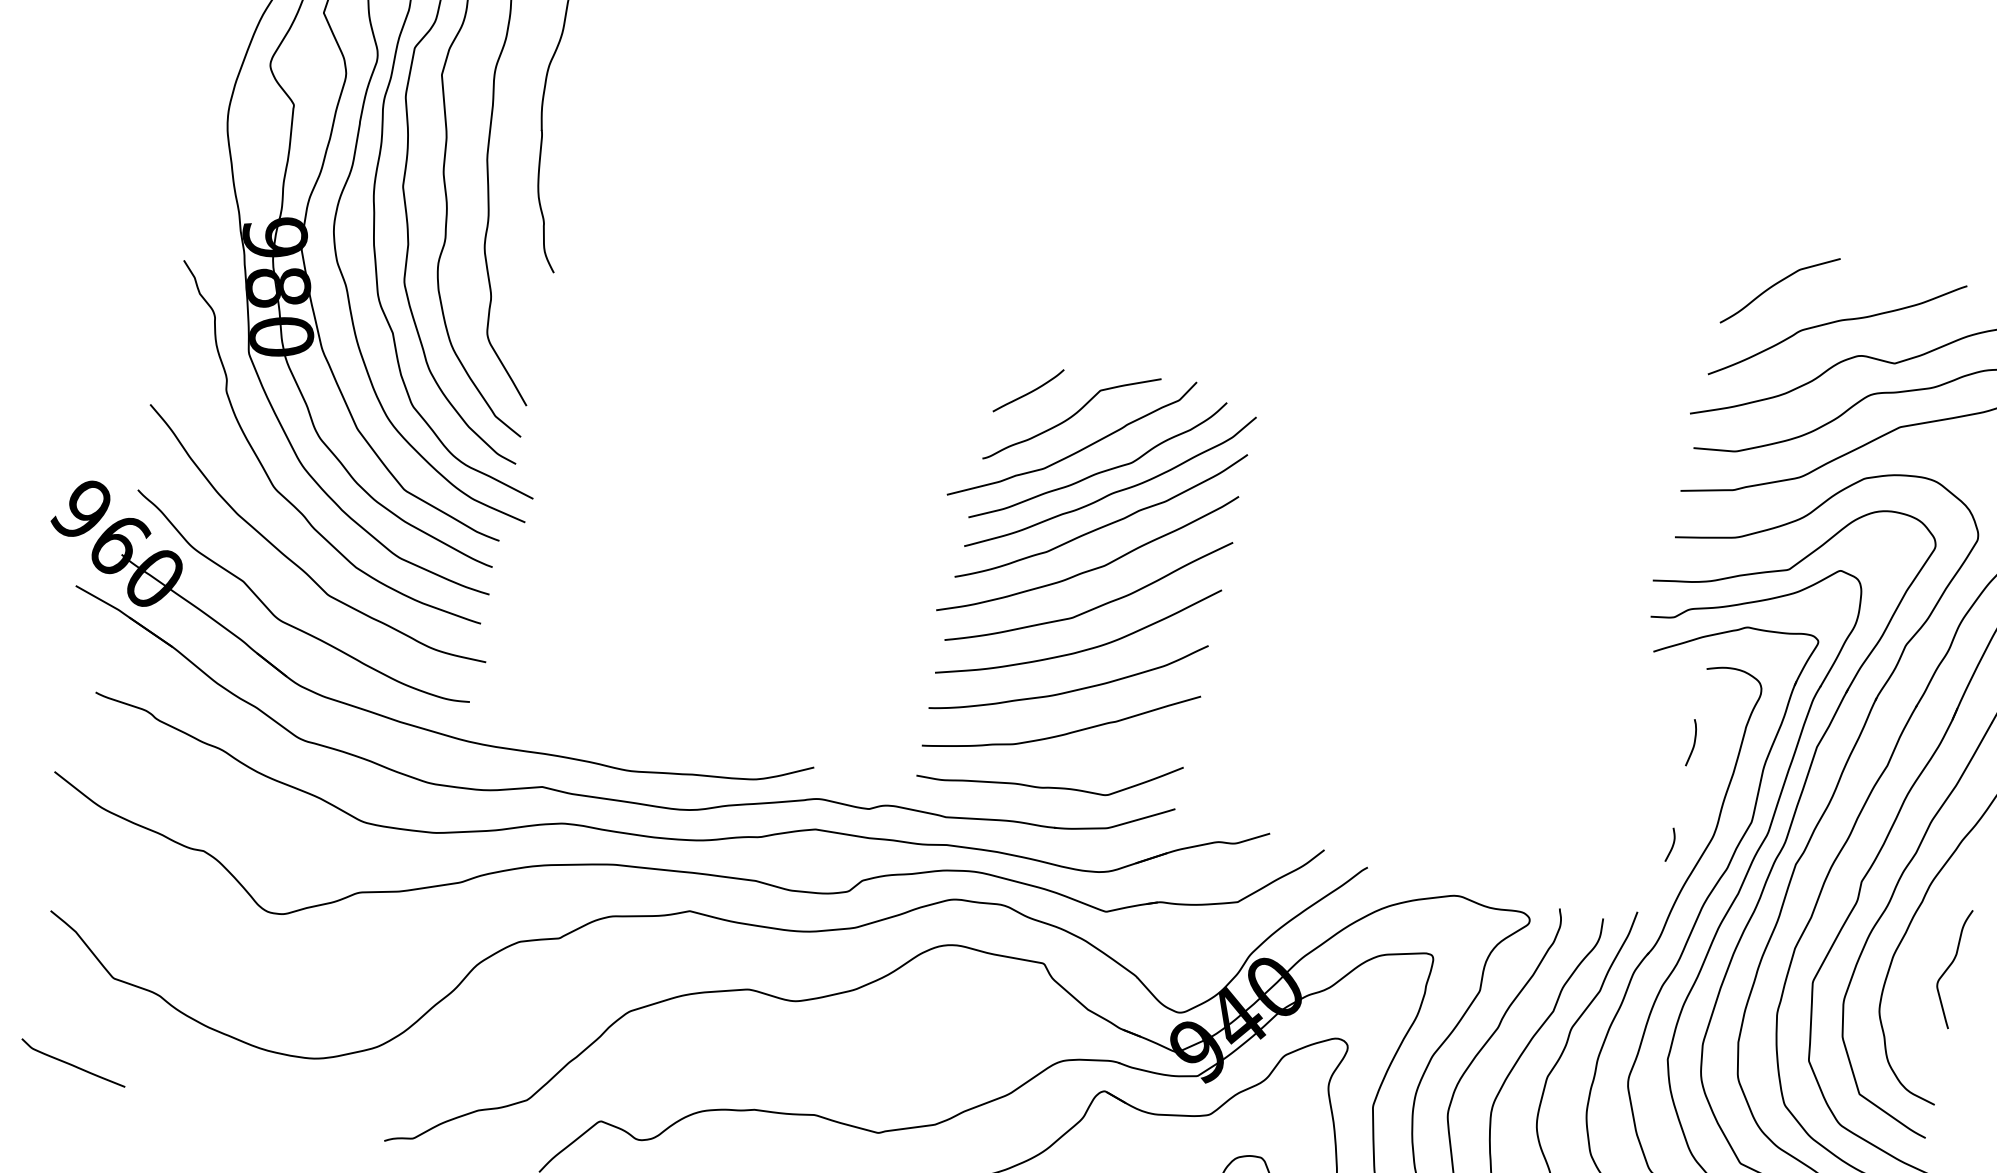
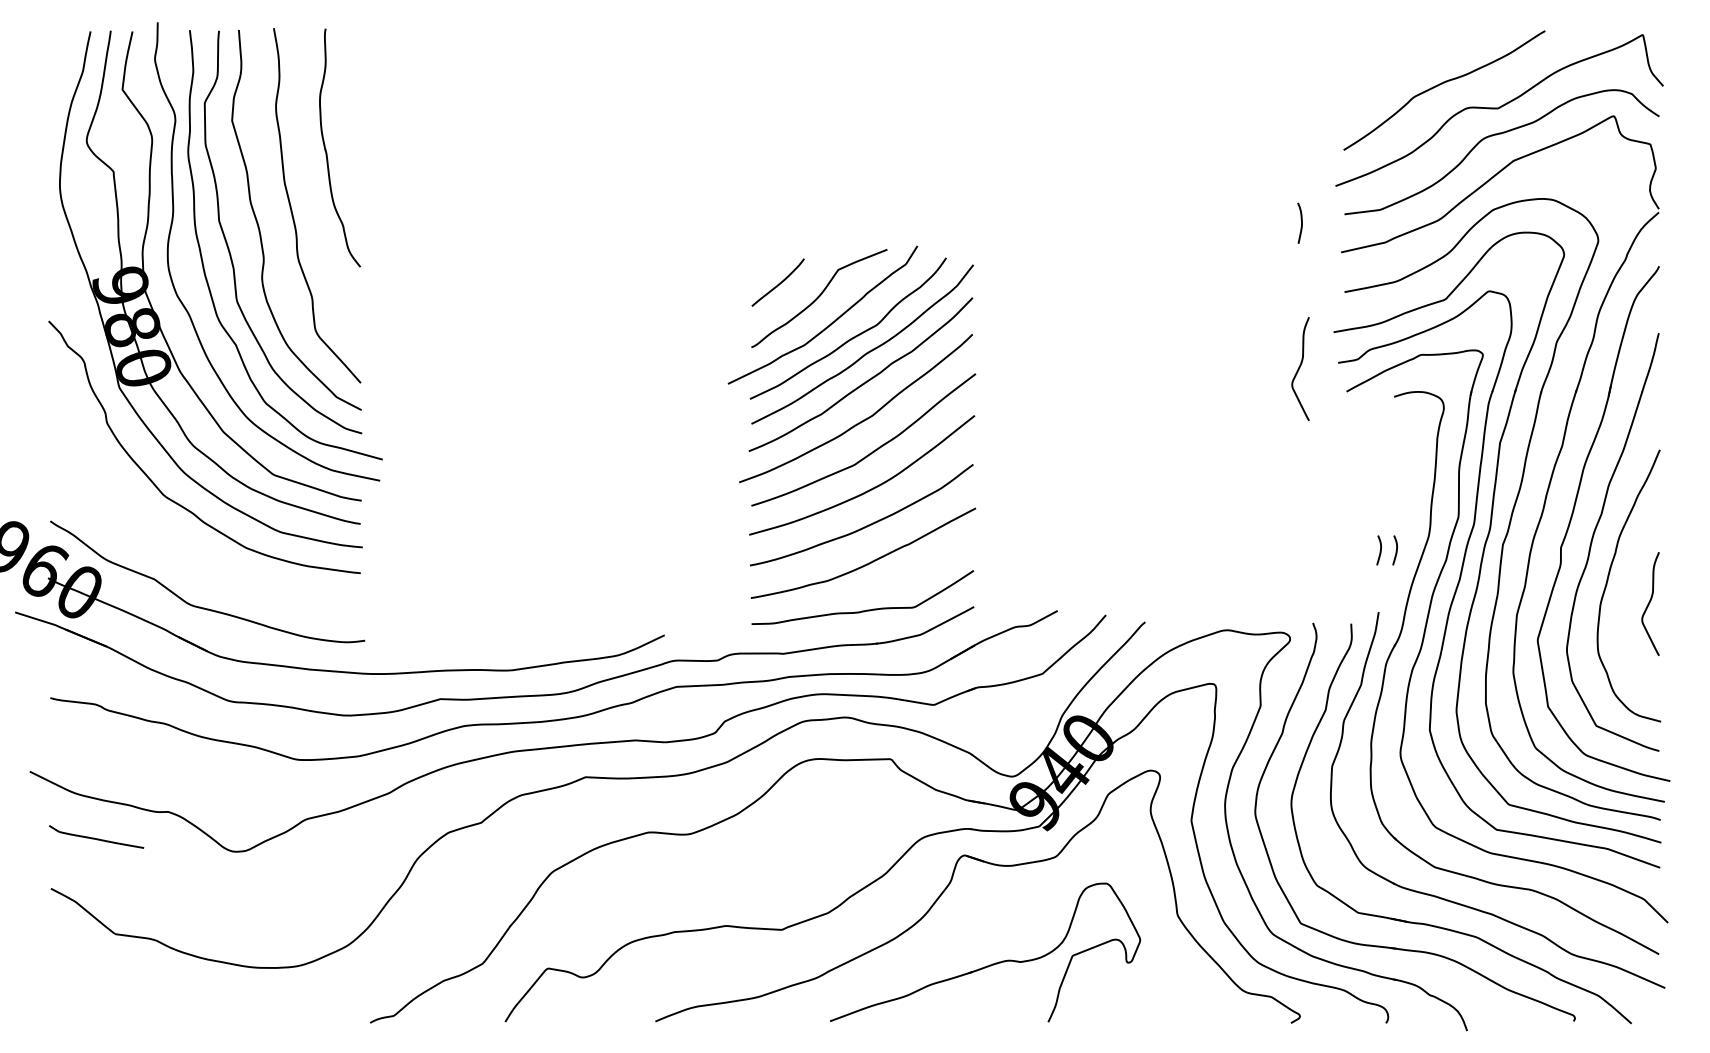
curve: (1776, 285) -> (1385, 63), removed
curve: (295, 562) -> (194, 554), removed
curve: (1606, 612) -> (1300, 367), added
curve: (1694, 742) -> (1301, 222), moved
curve: (1652, 842) -> (1379, 551), added
curve: (73, 1064) -> (96, 838), moved

